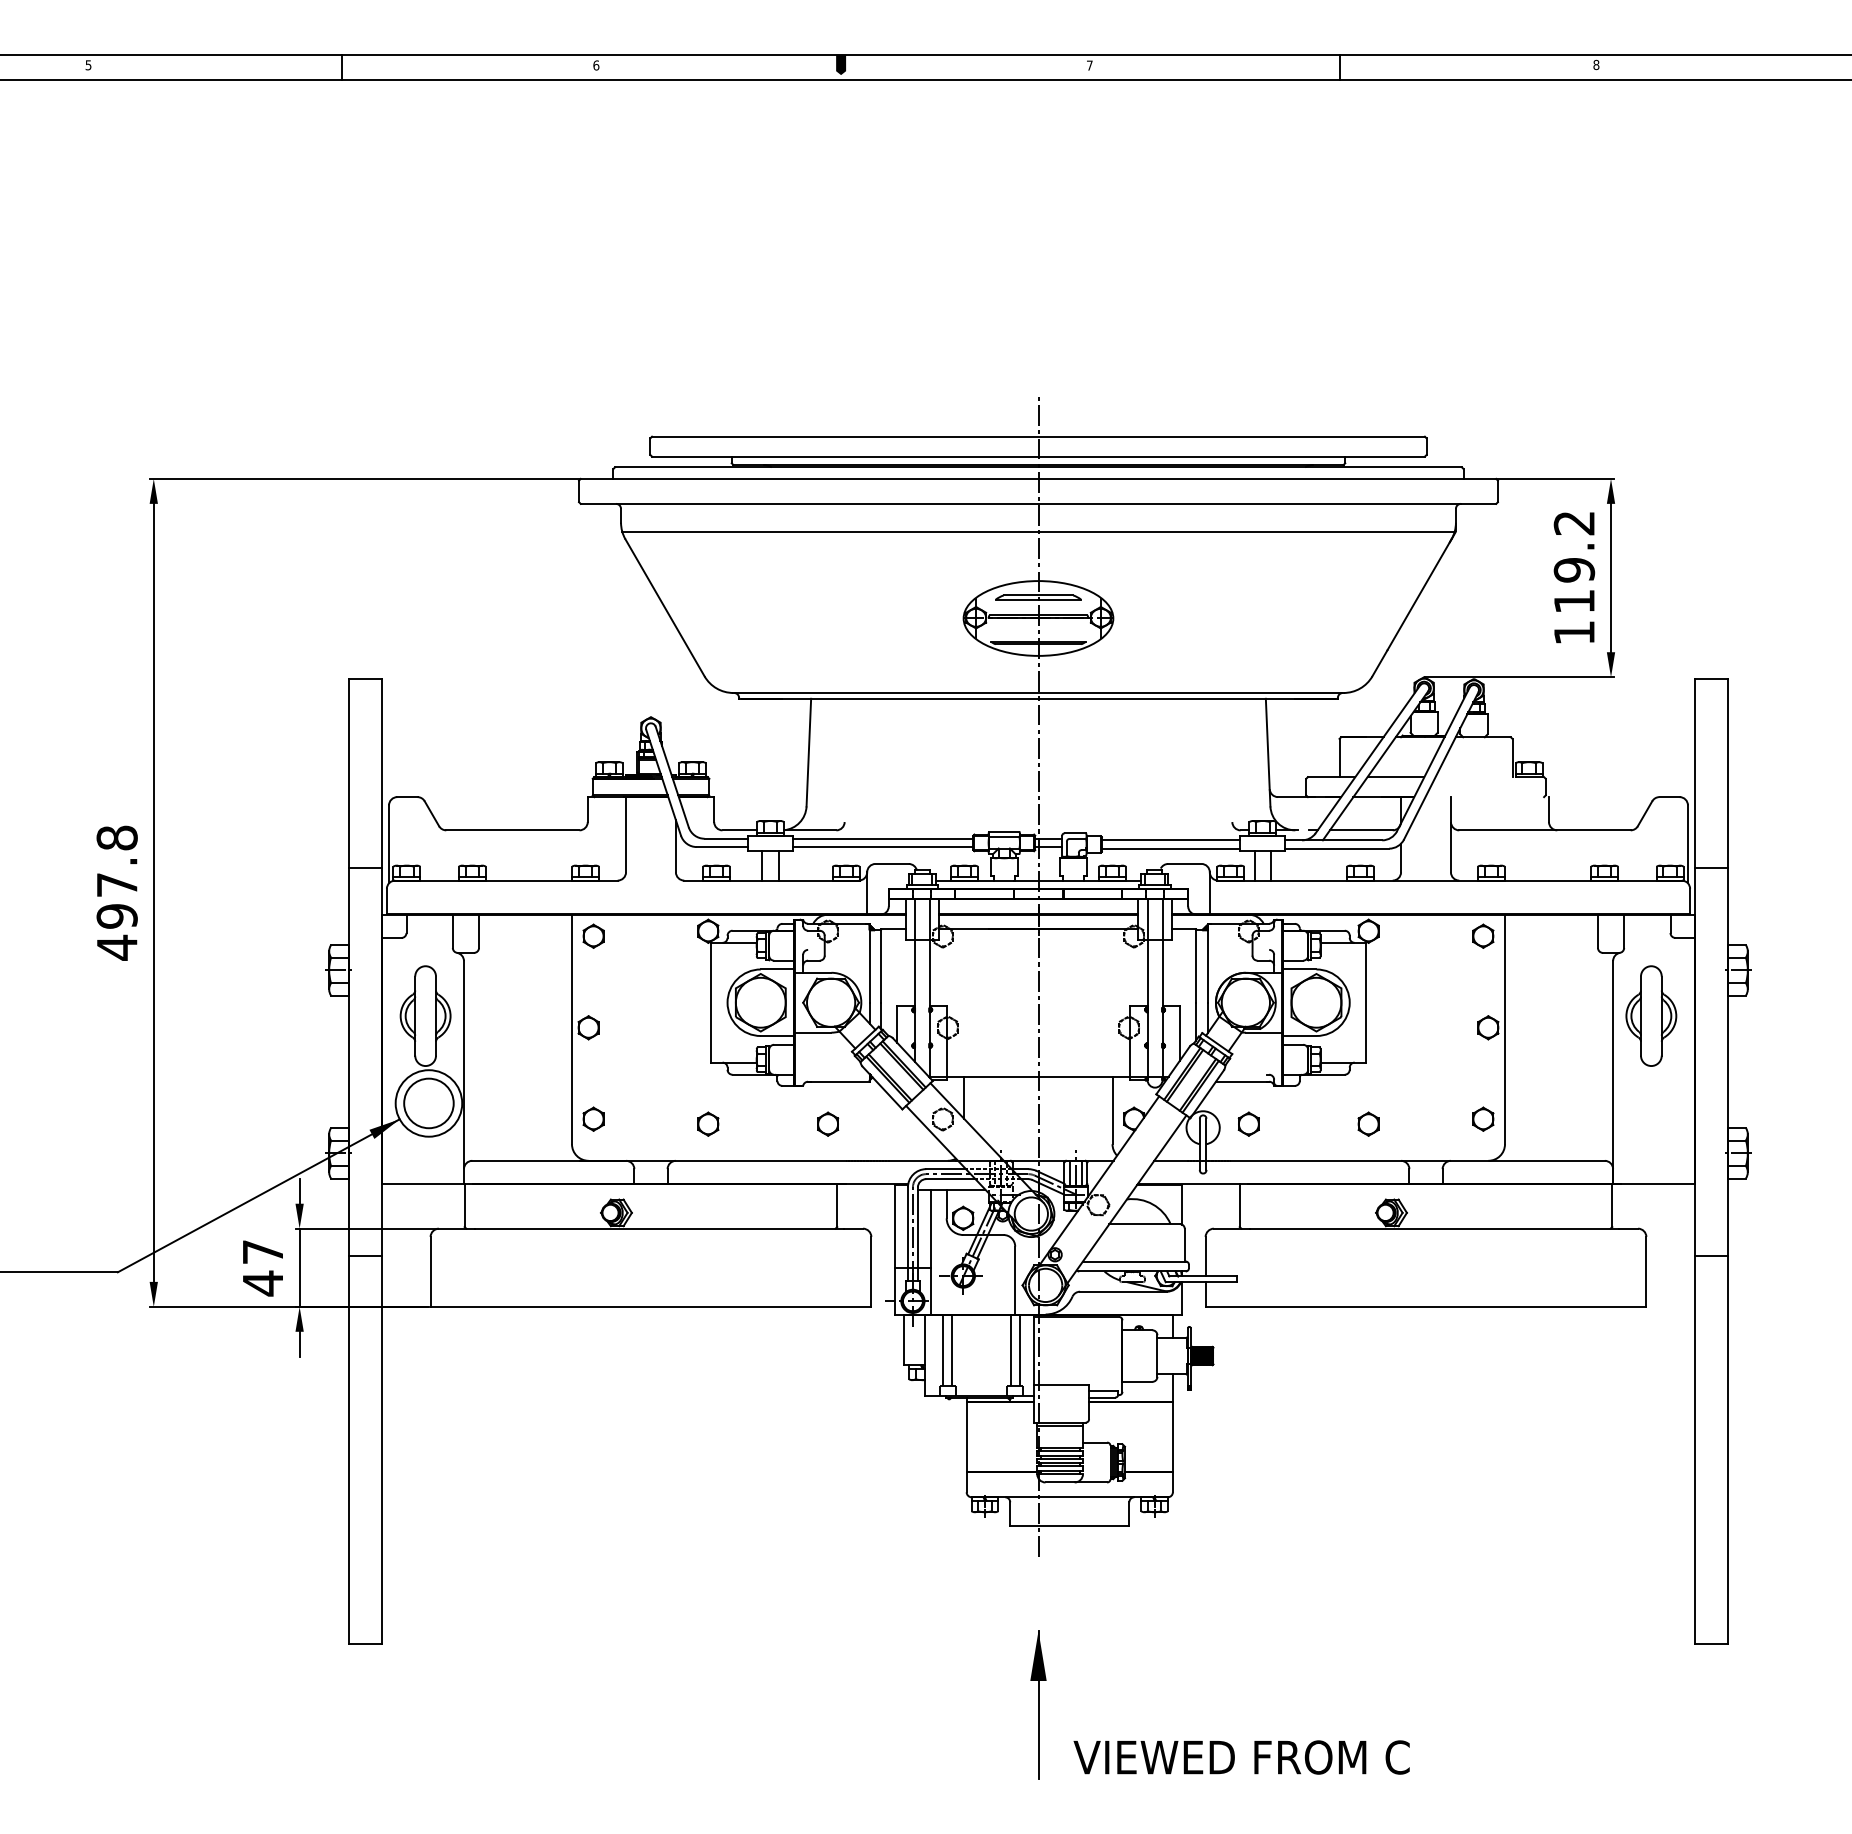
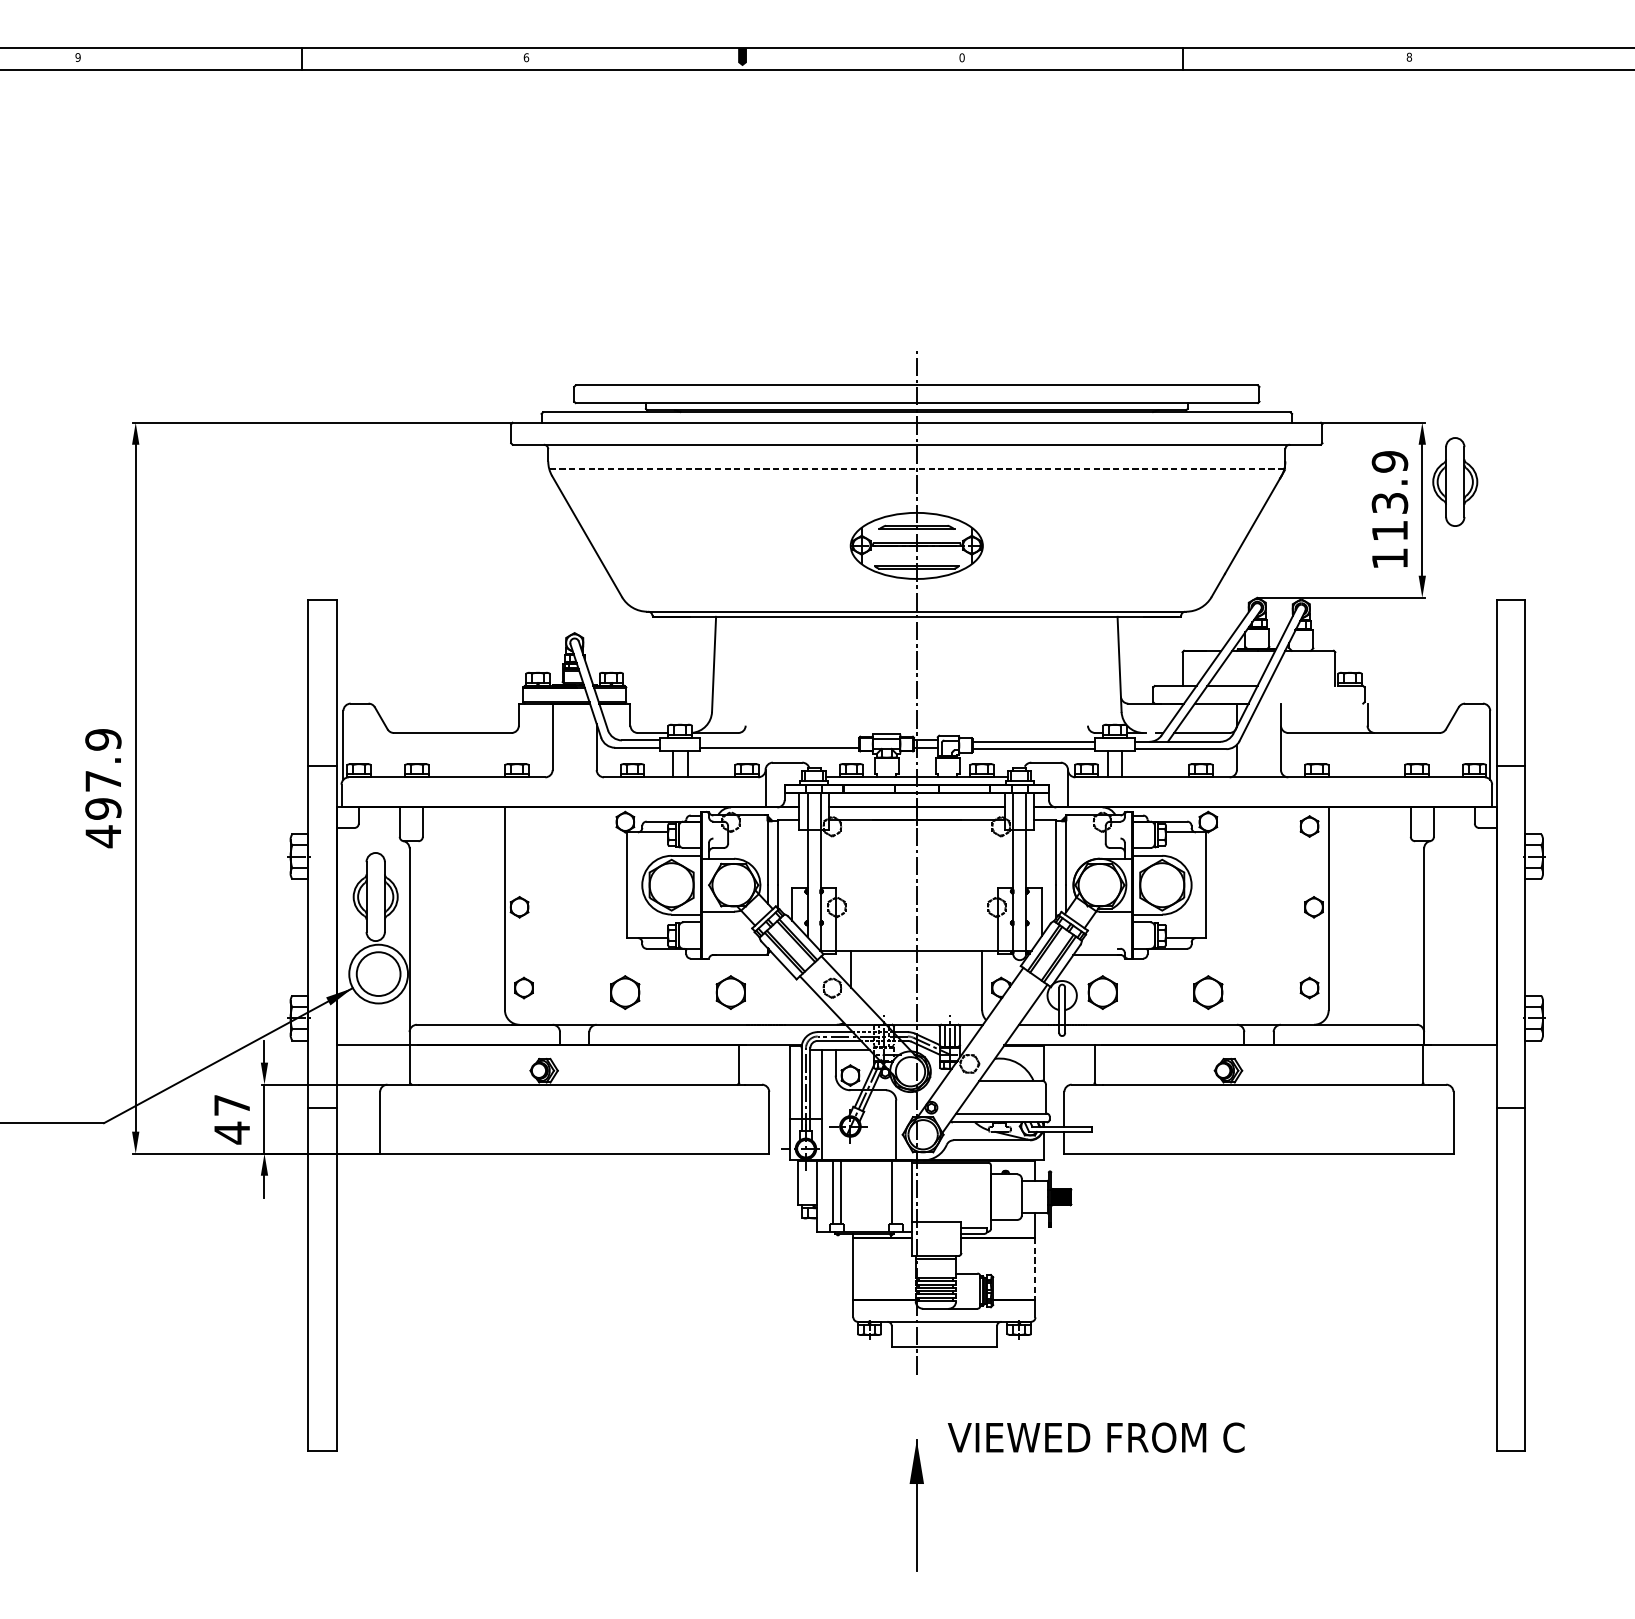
text: (88, 65) -> (78, 57), 5 -> 9
text: (1089, 65) -> (961, 57), 7 -> 0
line: (1038, 531) -> (916, 469), solid -> dashed
text: (1574, 546) -> (1390, 482), 119.2 -> 113.9
text: (116, 837) -> (102, 739), 497.8 -> 497.9
line: (882, 838) -> (779, 740), removed
part: (593, 935) -> (523, 825), removed
part: (1651, 1015) -> (1455, 481), moved
part: (708, 1123) -> (625, 991), size x1.6
part: (828, 1123) -> (731, 991), size x1.6
part: (1248, 1123) -> (1102, 991), size x1.6
part: (1368, 1123) -> (1208, 991), size x1.6
line: (1019, 1350) -> (900, 1192), removed
line: (1172, 1437) -> (1035, 1269), solid -> dashed
text: (1241, 1757) -> (1096, 1437), moved

